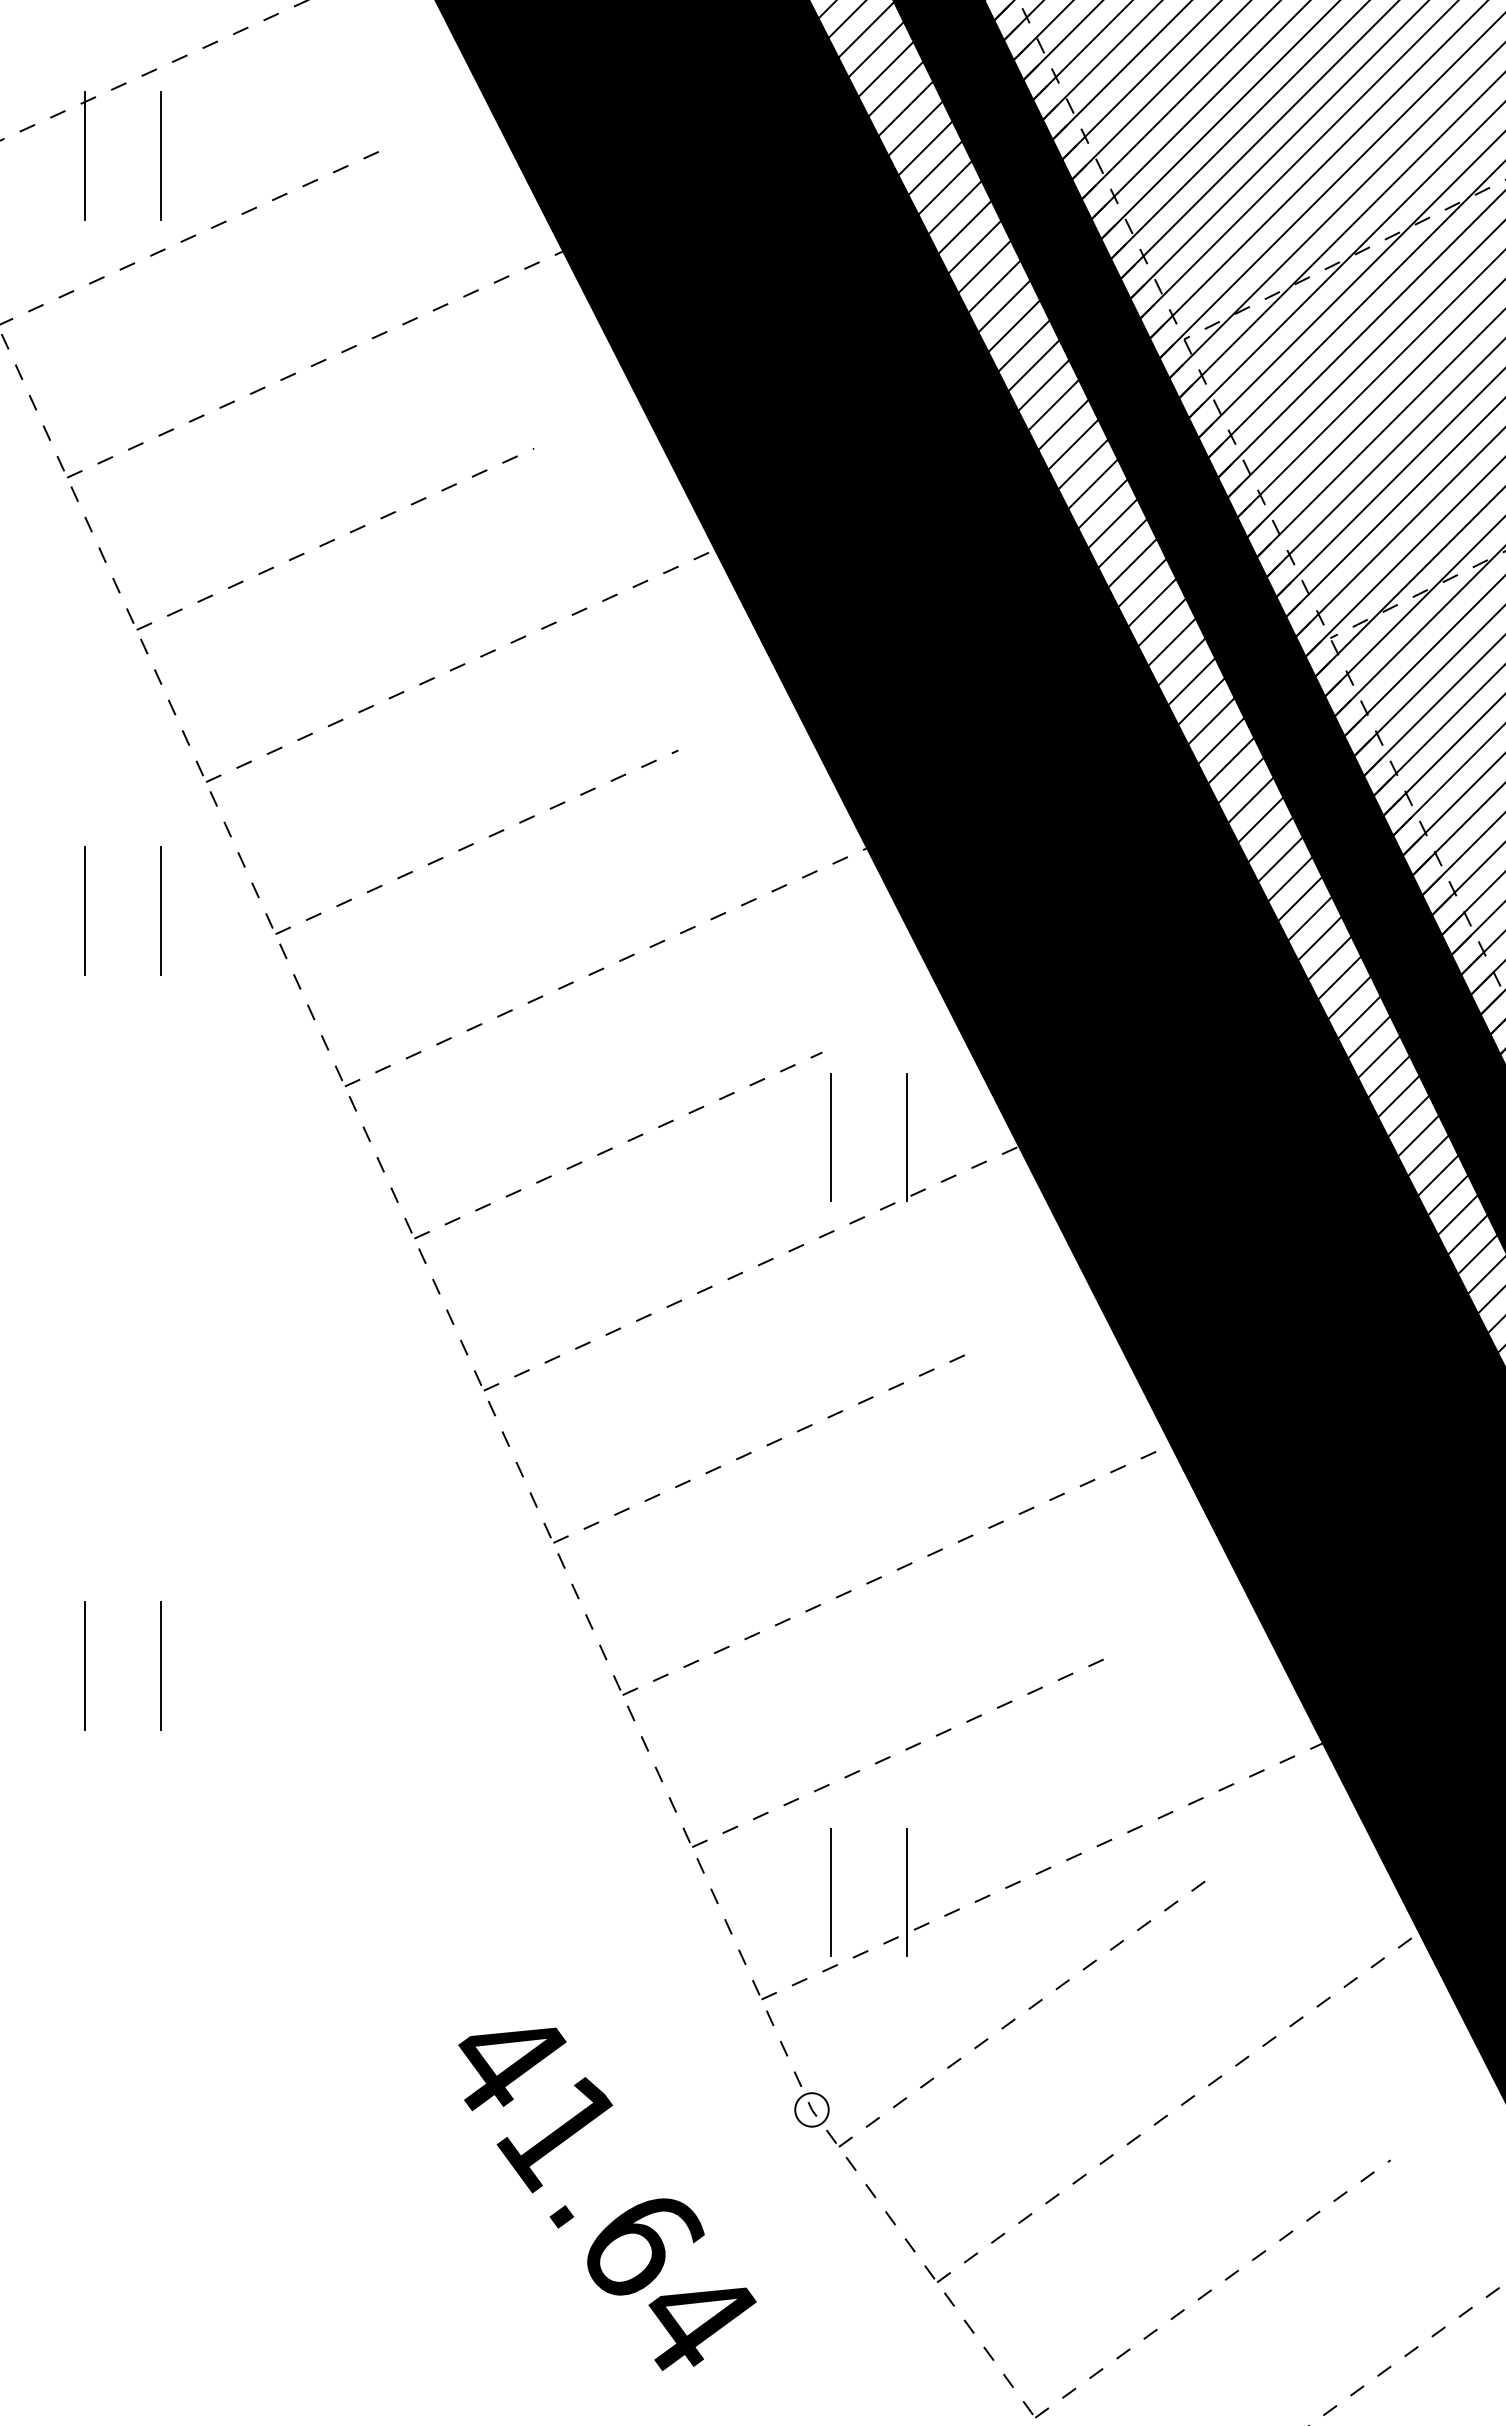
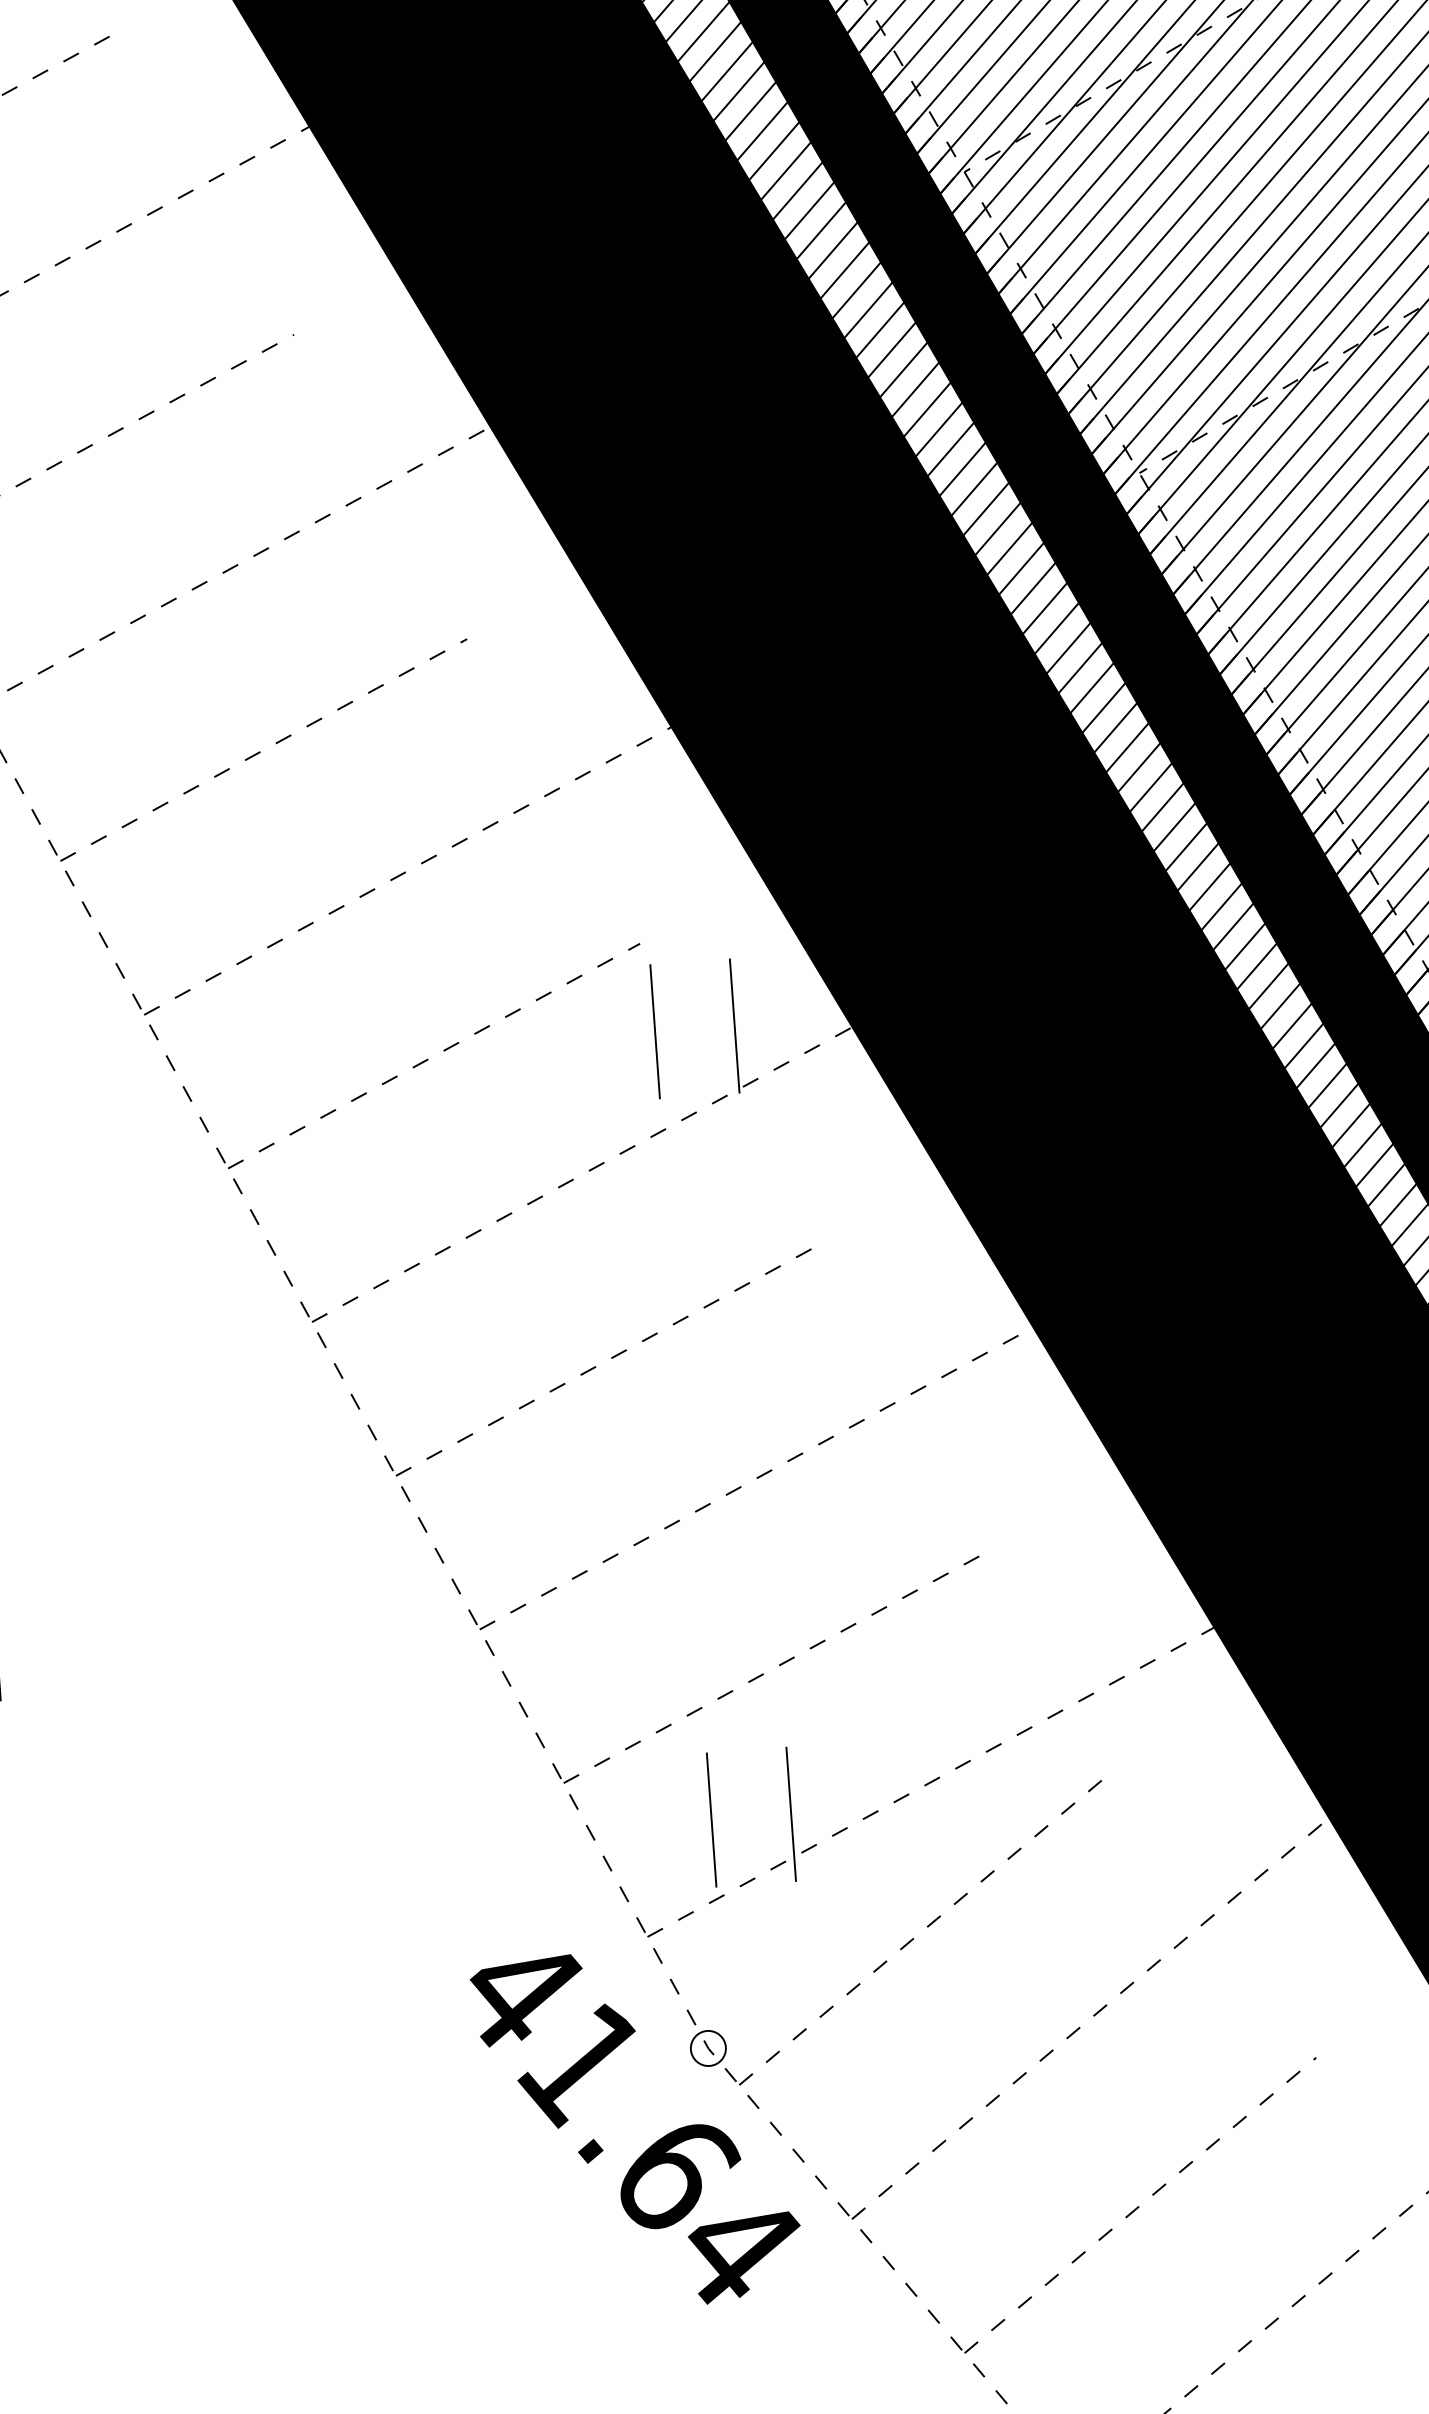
text: (607, 2198) -> (637, 2128), moved

